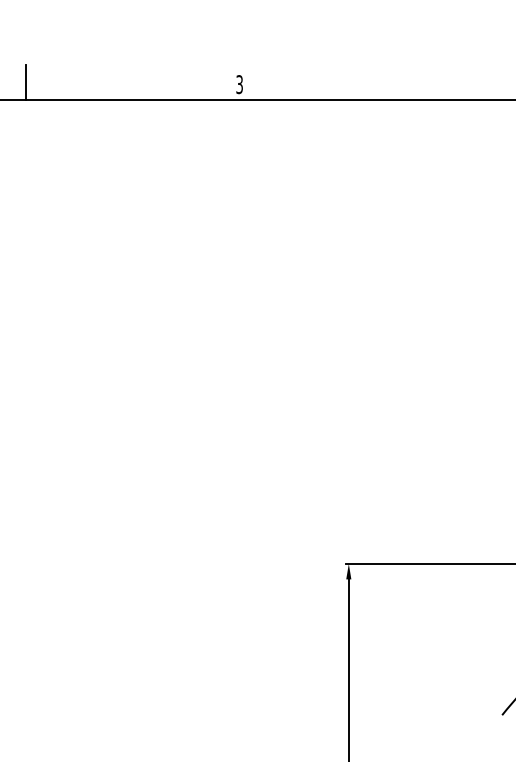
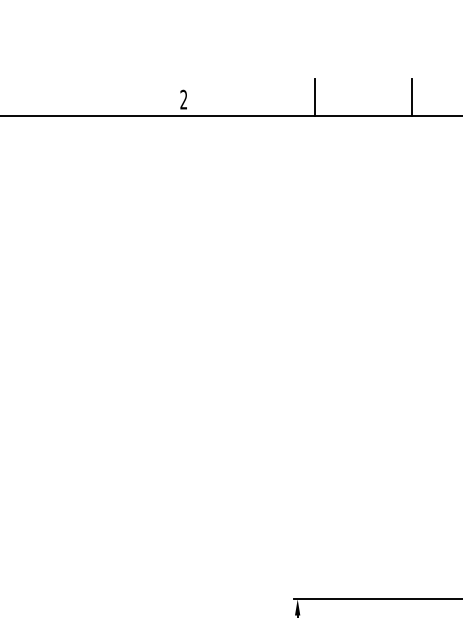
line: (365, 81) -> (315, 96), added
line: (458, 81) -> (412, 96), added
text: (239, 84) -> (183, 99), 3 -> 2

